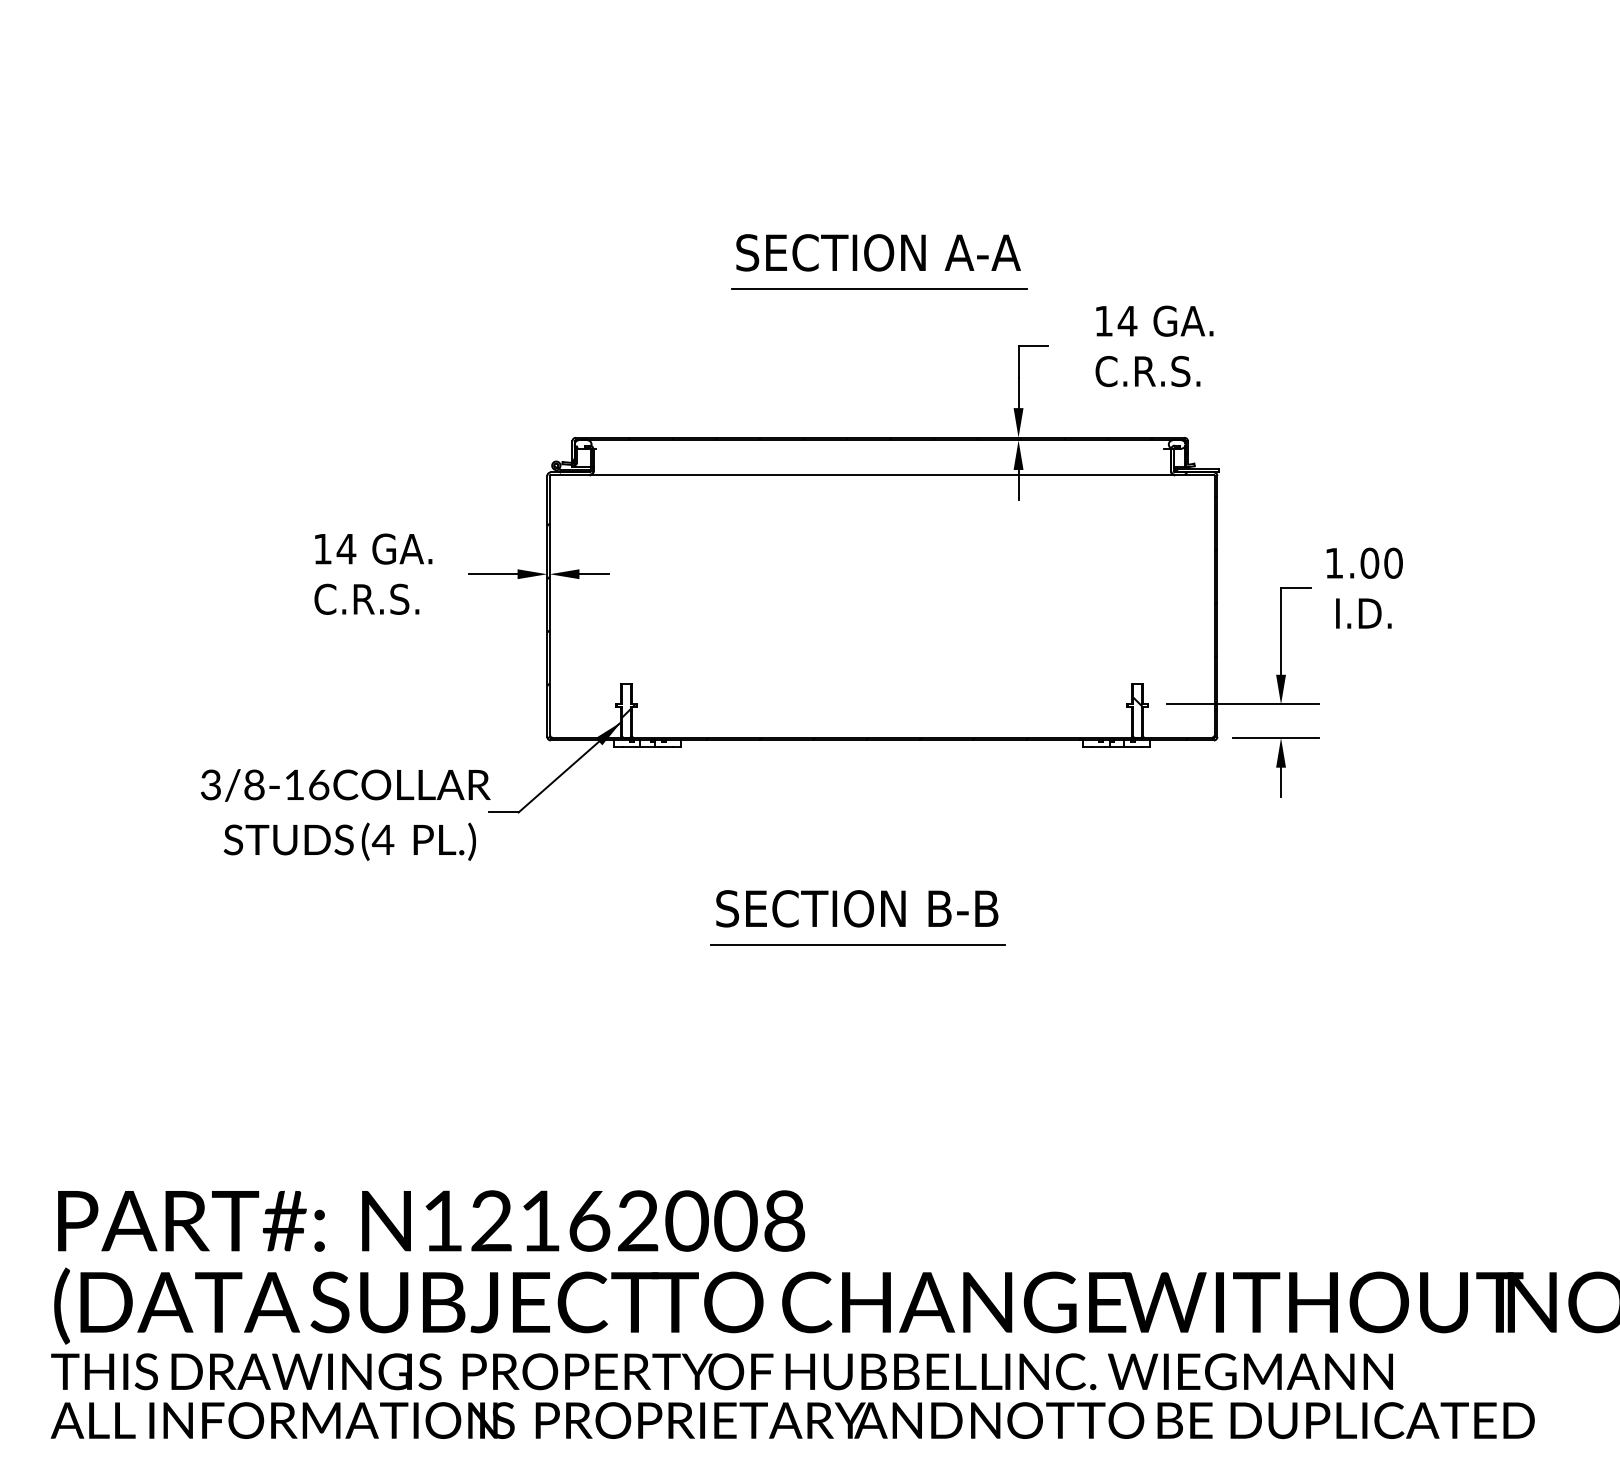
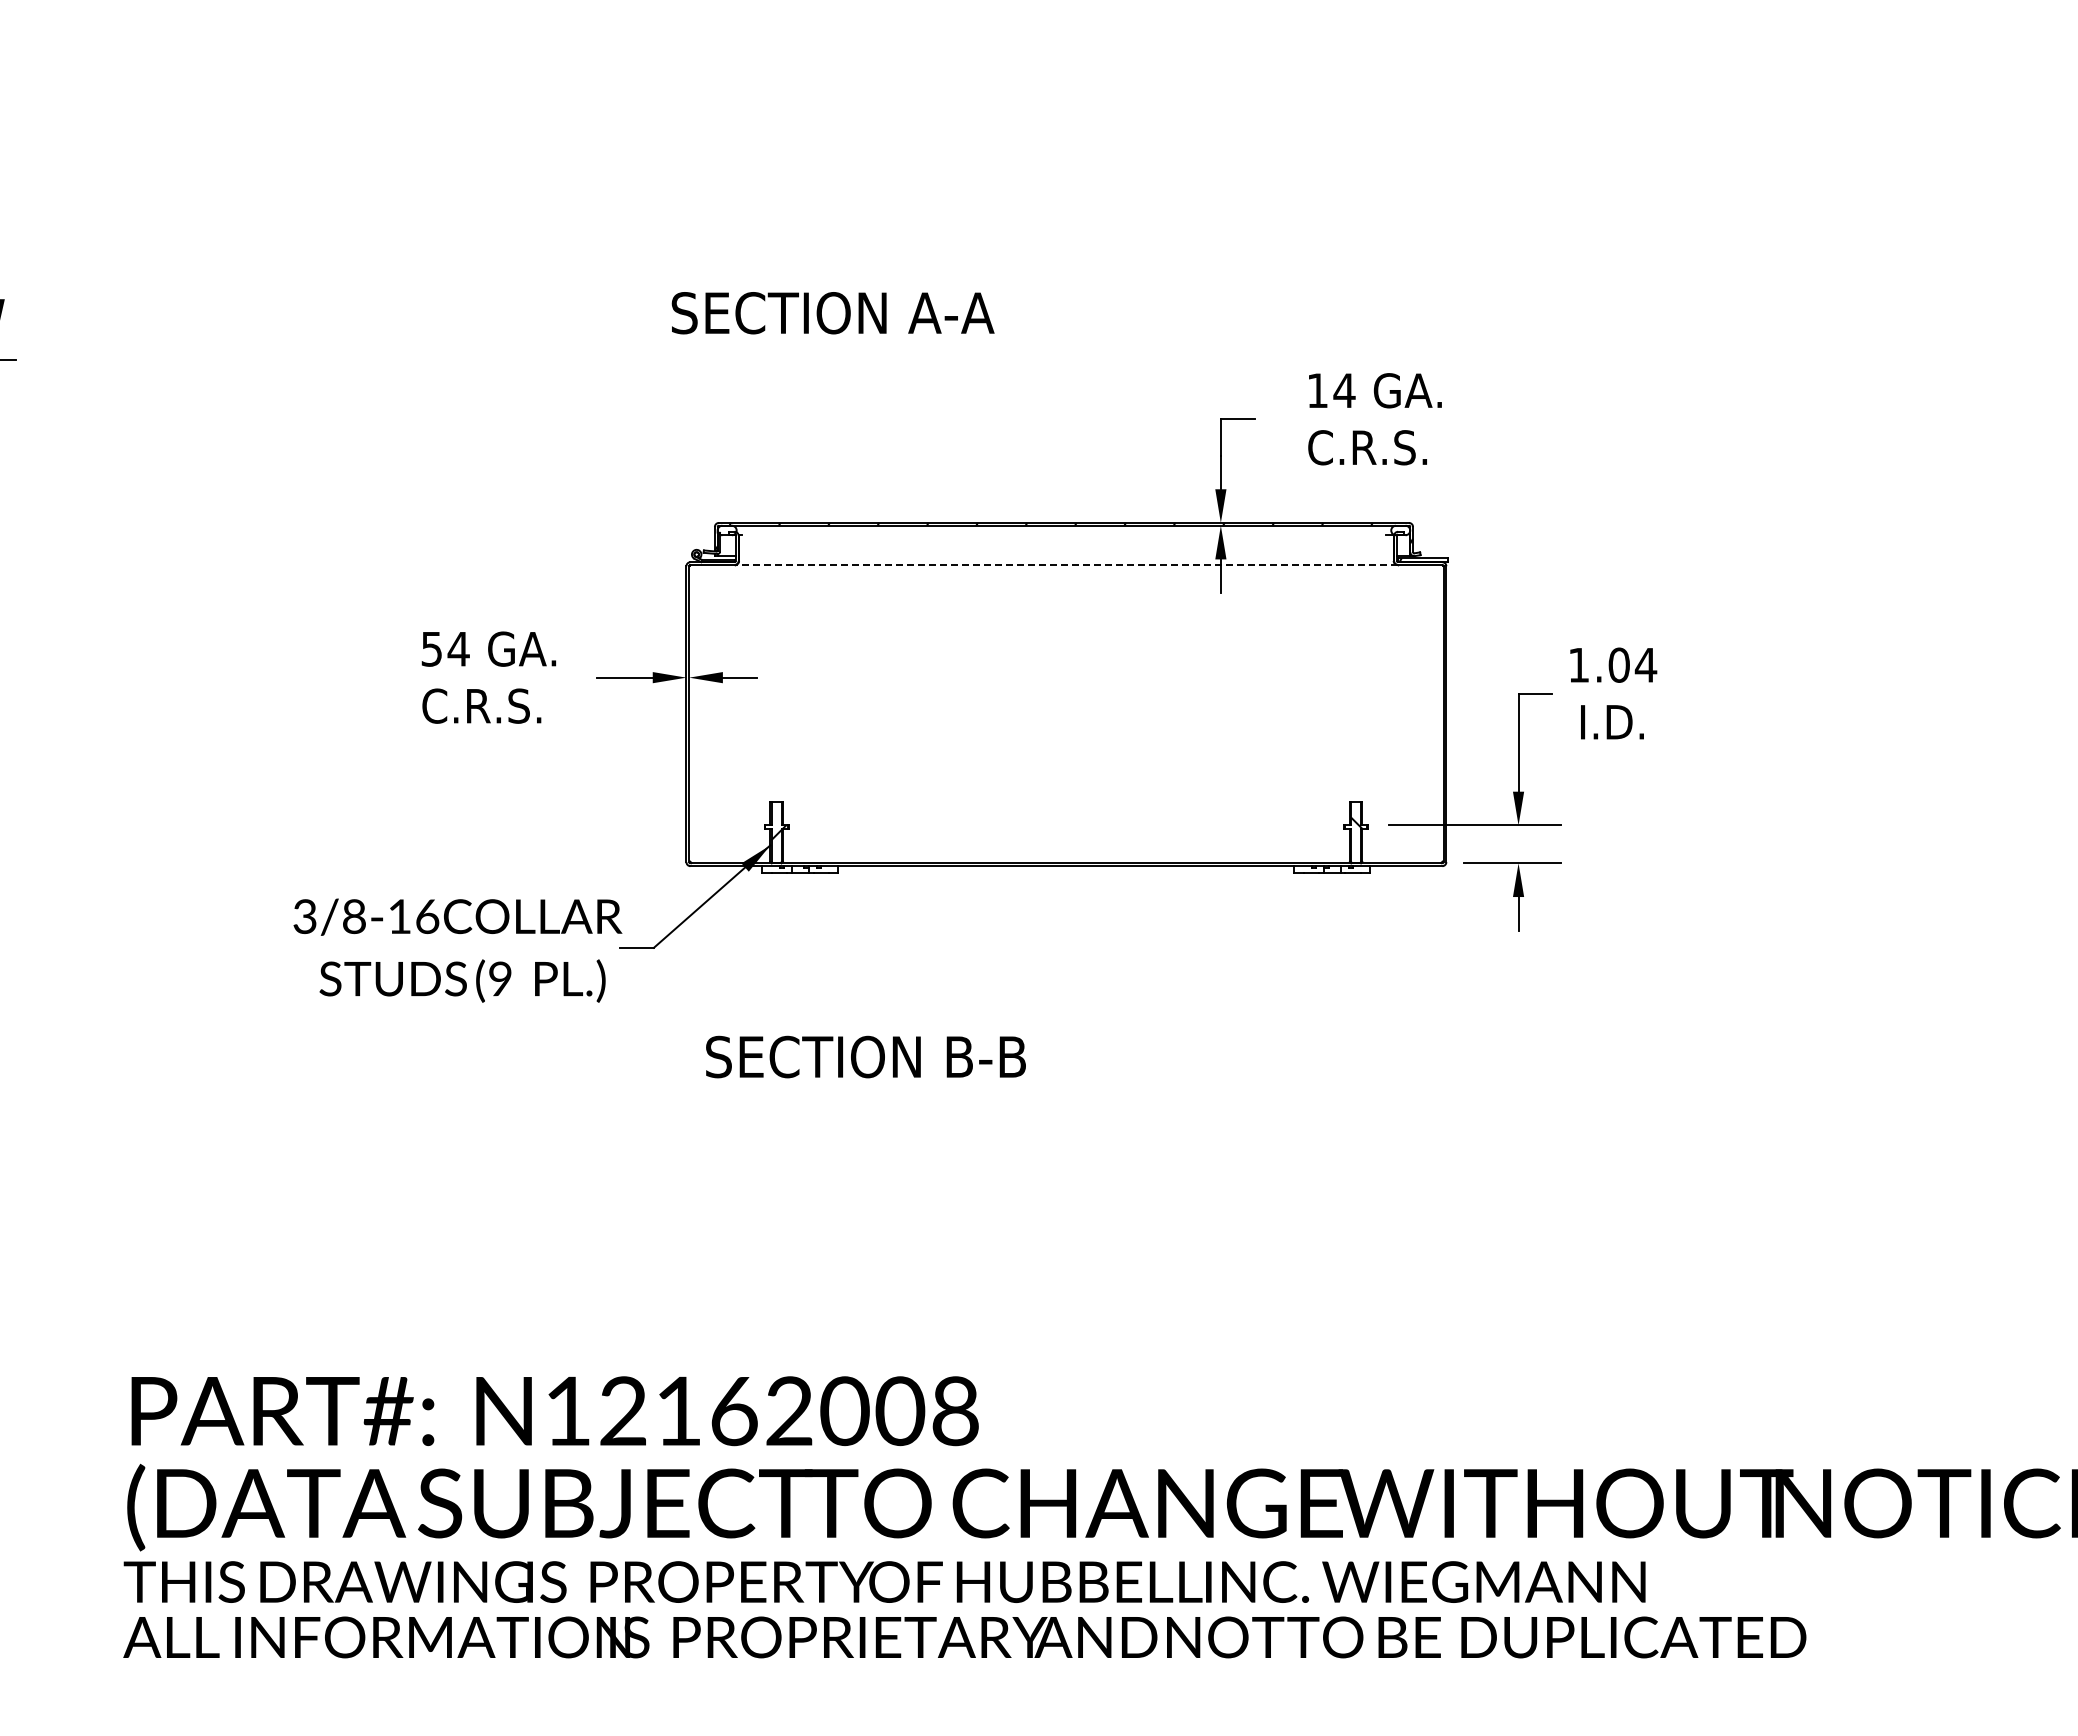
text: (878, 253) -> (832, 313), moved
line: (878, 288) -> (1062, 353), removed
line: (881, 475) -> (1065, 565), solid -> dashed
text: (322, 549) -> (431, 649), 14 -> 54
text: (1392, 562) -> (1645, 664), 1.00 -> 1.04
hatch: (882, 606) -> (1066, 714), removed
text: (382, 839) -> (499, 978), (4 -> (9
text: (856, 908) -> (865, 1056), moved
line: (857, 944) -> (1038, 1097), removed

